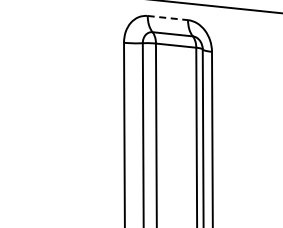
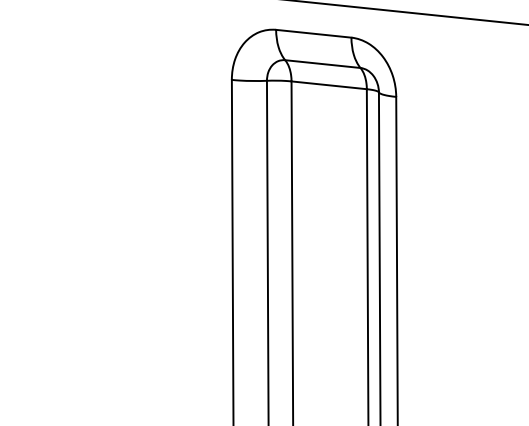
line: (168, 18) -> (314, 34), dashed -> solid

